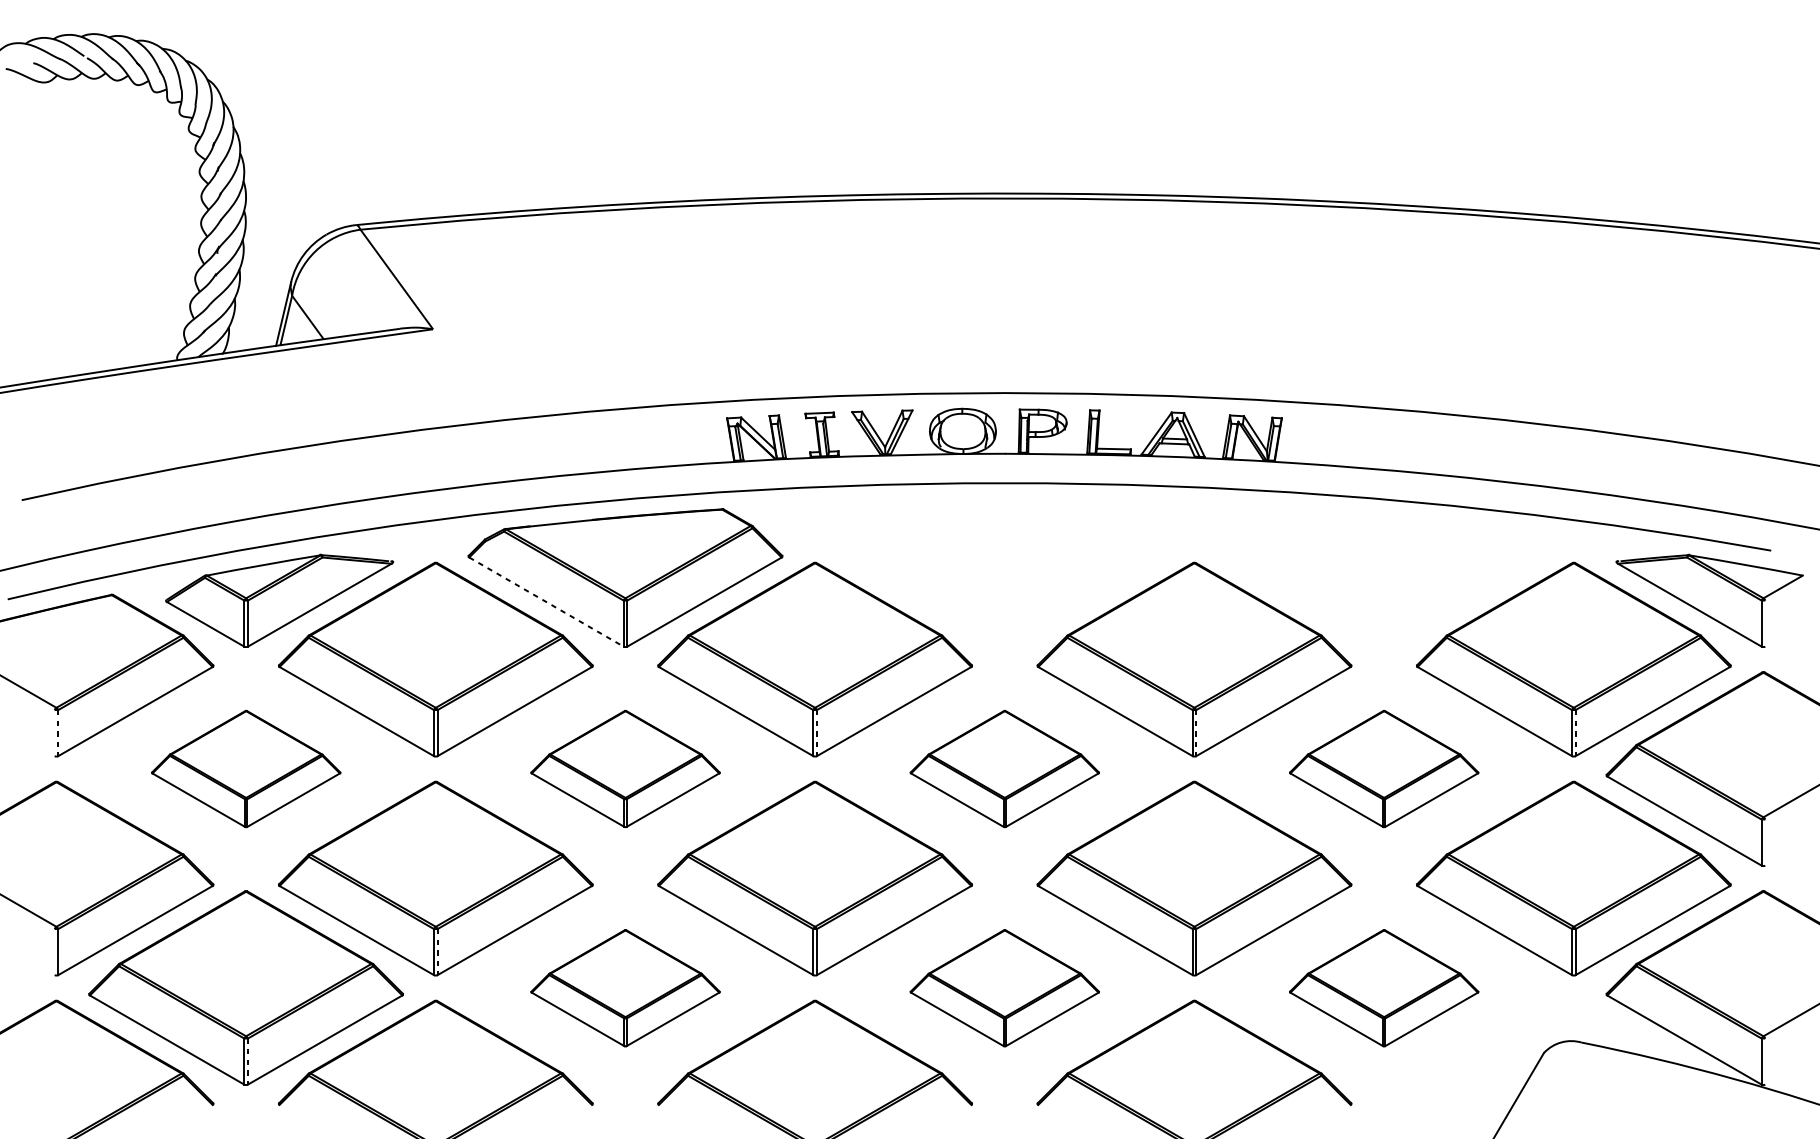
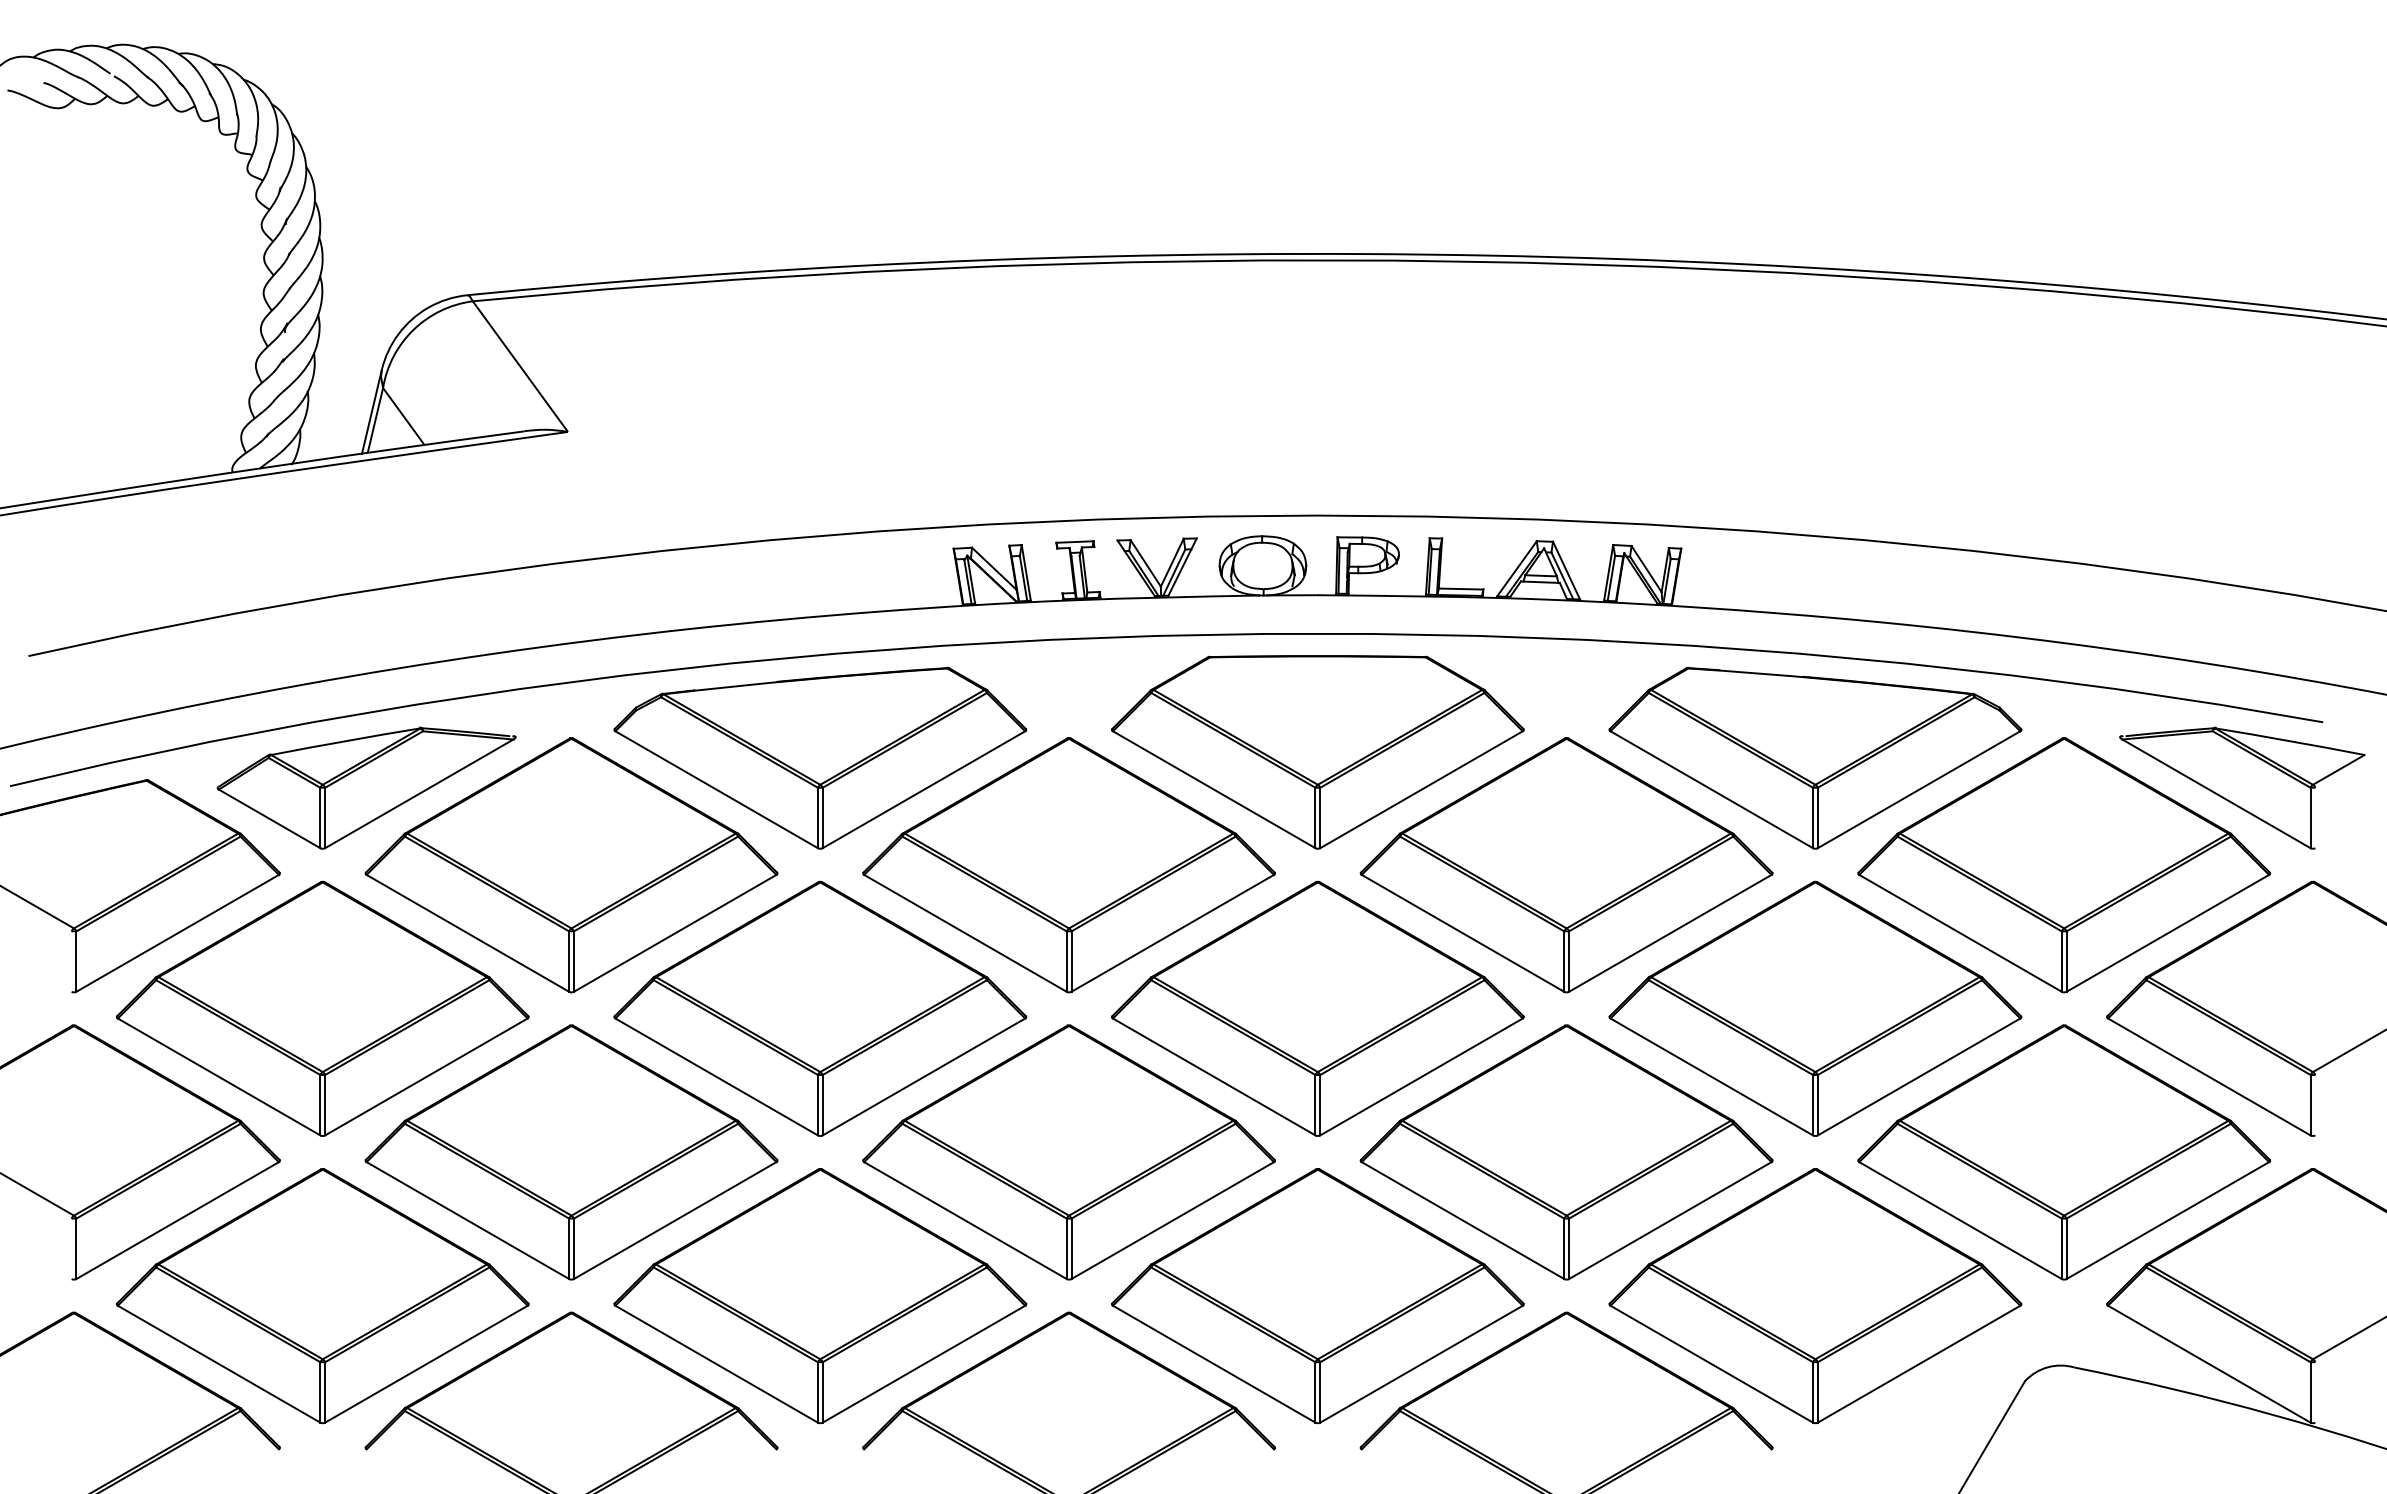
part: (1004, 573) -> (1317, 752), added
part: (1384, 577) -> (1815, 757), added
line: (546, 601) -> (716, 789), dashed -> solid
line: (58, 733) -> (76, 962), dashed -> solid
line: (816, 733) -> (1071, 962), dashed -> solid
line: (1196, 733) -> (1569, 962), dashed -> solid
line: (1575, 733) -> (2066, 962), dashed -> solid
part: (245, 768) -> (322, 1008), size x1.67
part: (625, 768) -> (820, 1008), size x1.67
part: (1004, 768) -> (1317, 1008), size x1.67
part: (1384, 768) -> (1815, 1008), size x1.67
line: (437, 952) -> (573, 1249), dashed -> solid
part: (625, 988) -> (820, 1296), size x1.67
part: (1004, 988) -> (1317, 1296), size x1.67
part: (1384, 988) -> (1815, 1296), size x1.67
line: (248, 1061) -> (325, 1392), dashed -> solid

